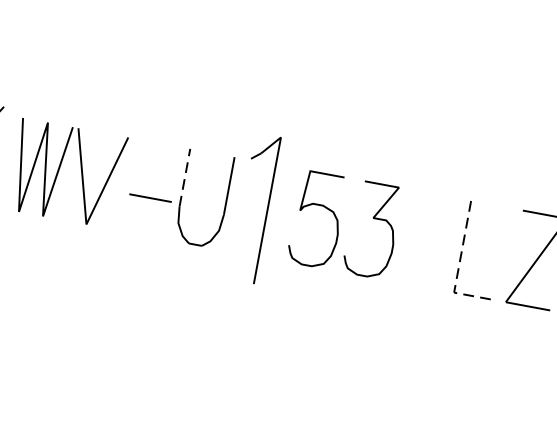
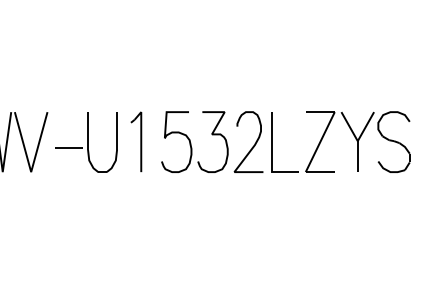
line: (185, 178) -> (88, 131), dashed -> solid
part: (255, 207) -> (136, 141), size x0.62
curve: (435, 243) -> (254, 143), added
line: (457, 268) -> (271, 156), dashed -> solid

